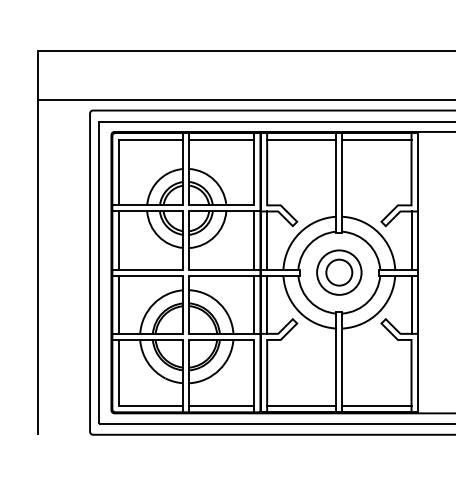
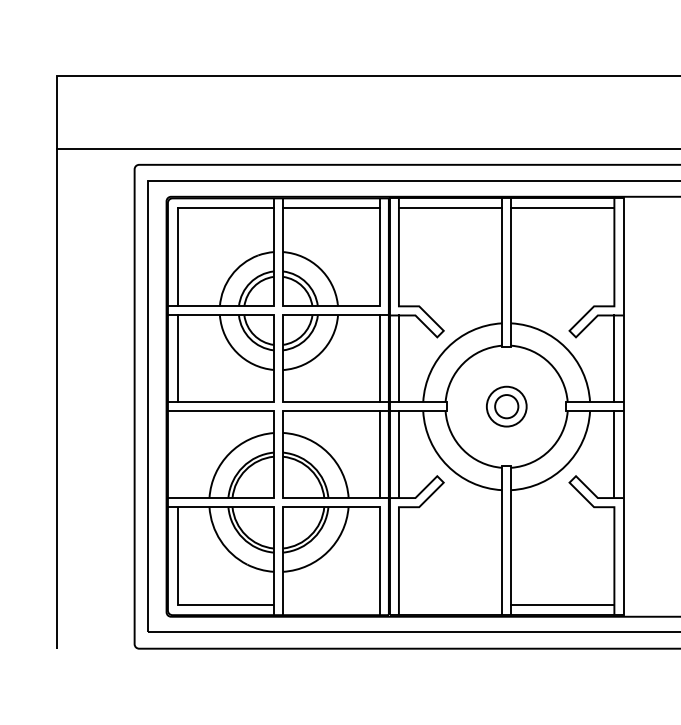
part: (339, 272) -> (506, 406), size x0.6
line: (119, 304) -> (178, 454), removed
line: (221, 405) -> (330, 605), removed
line: (301, 405) -> (450, 605), removed

